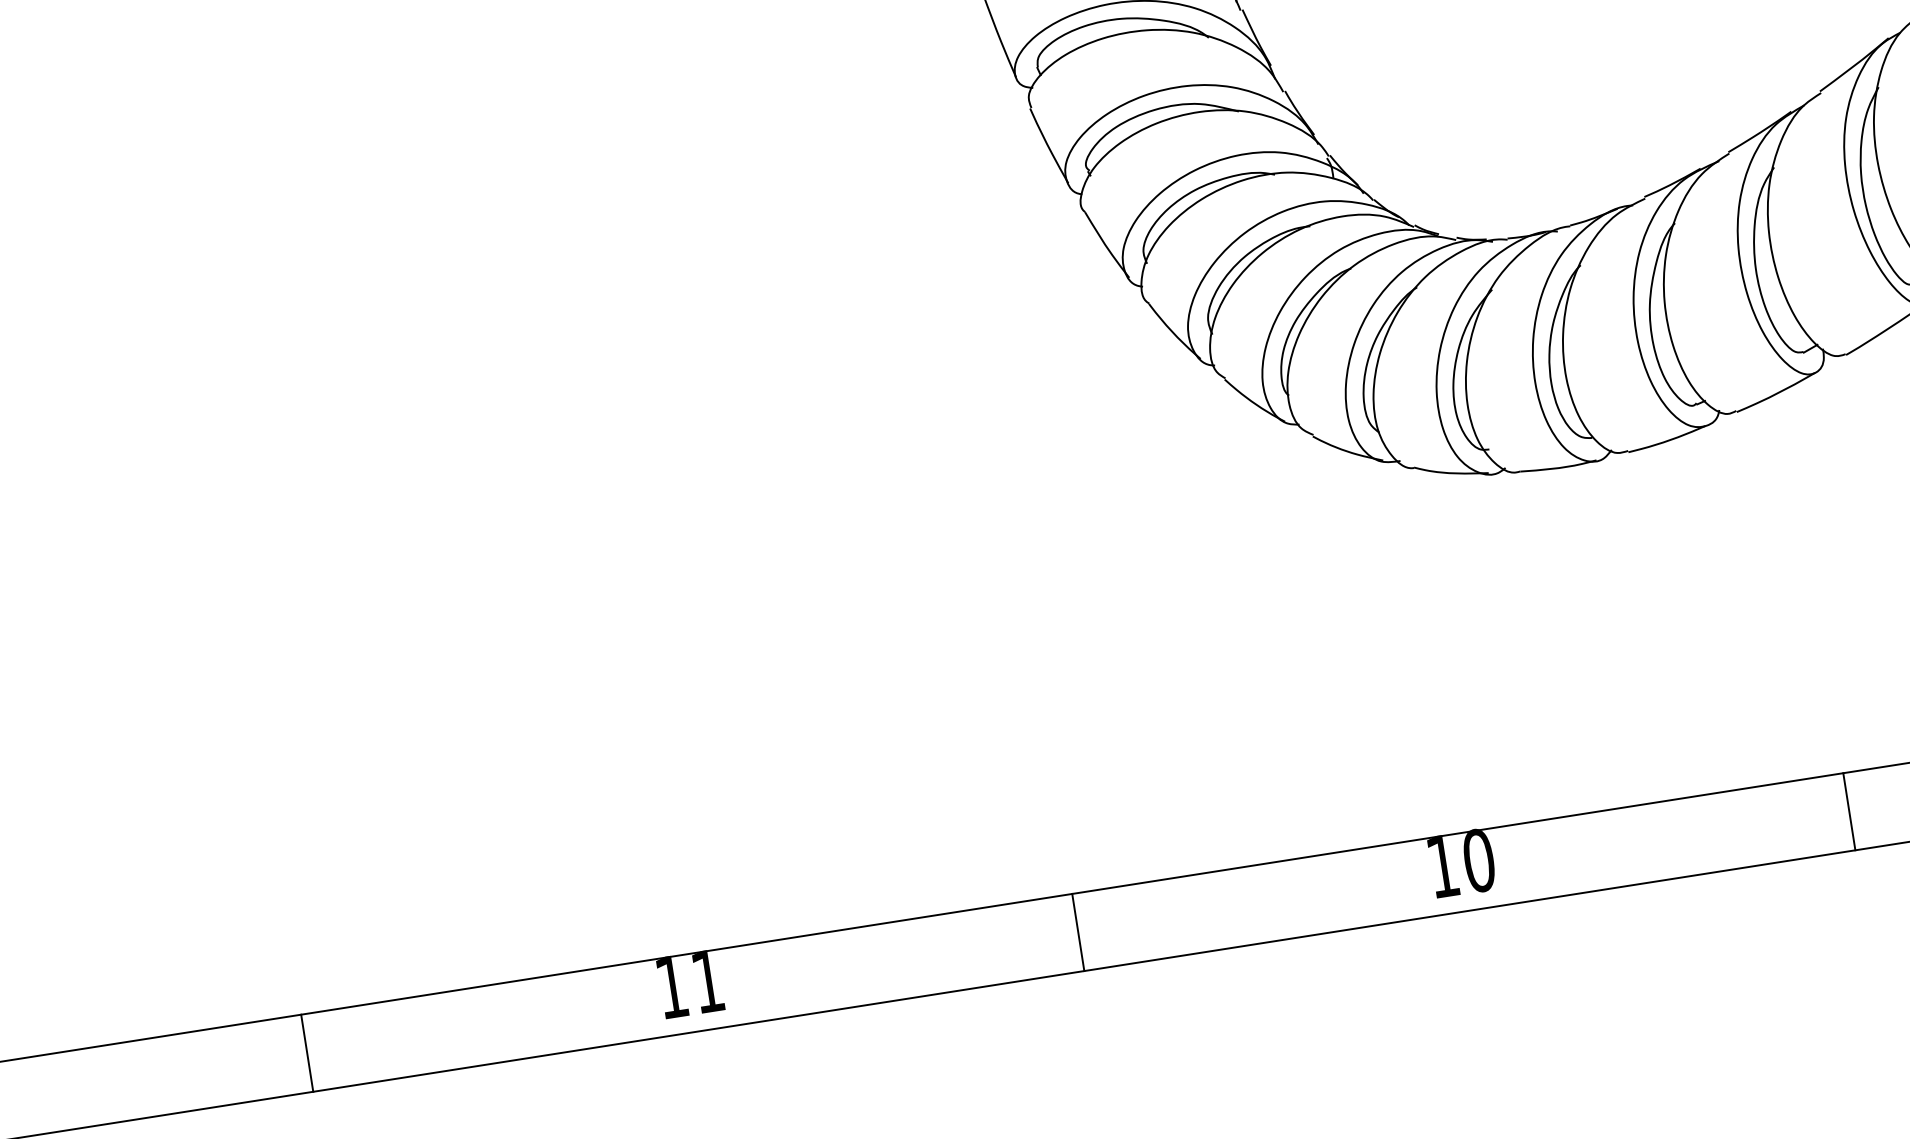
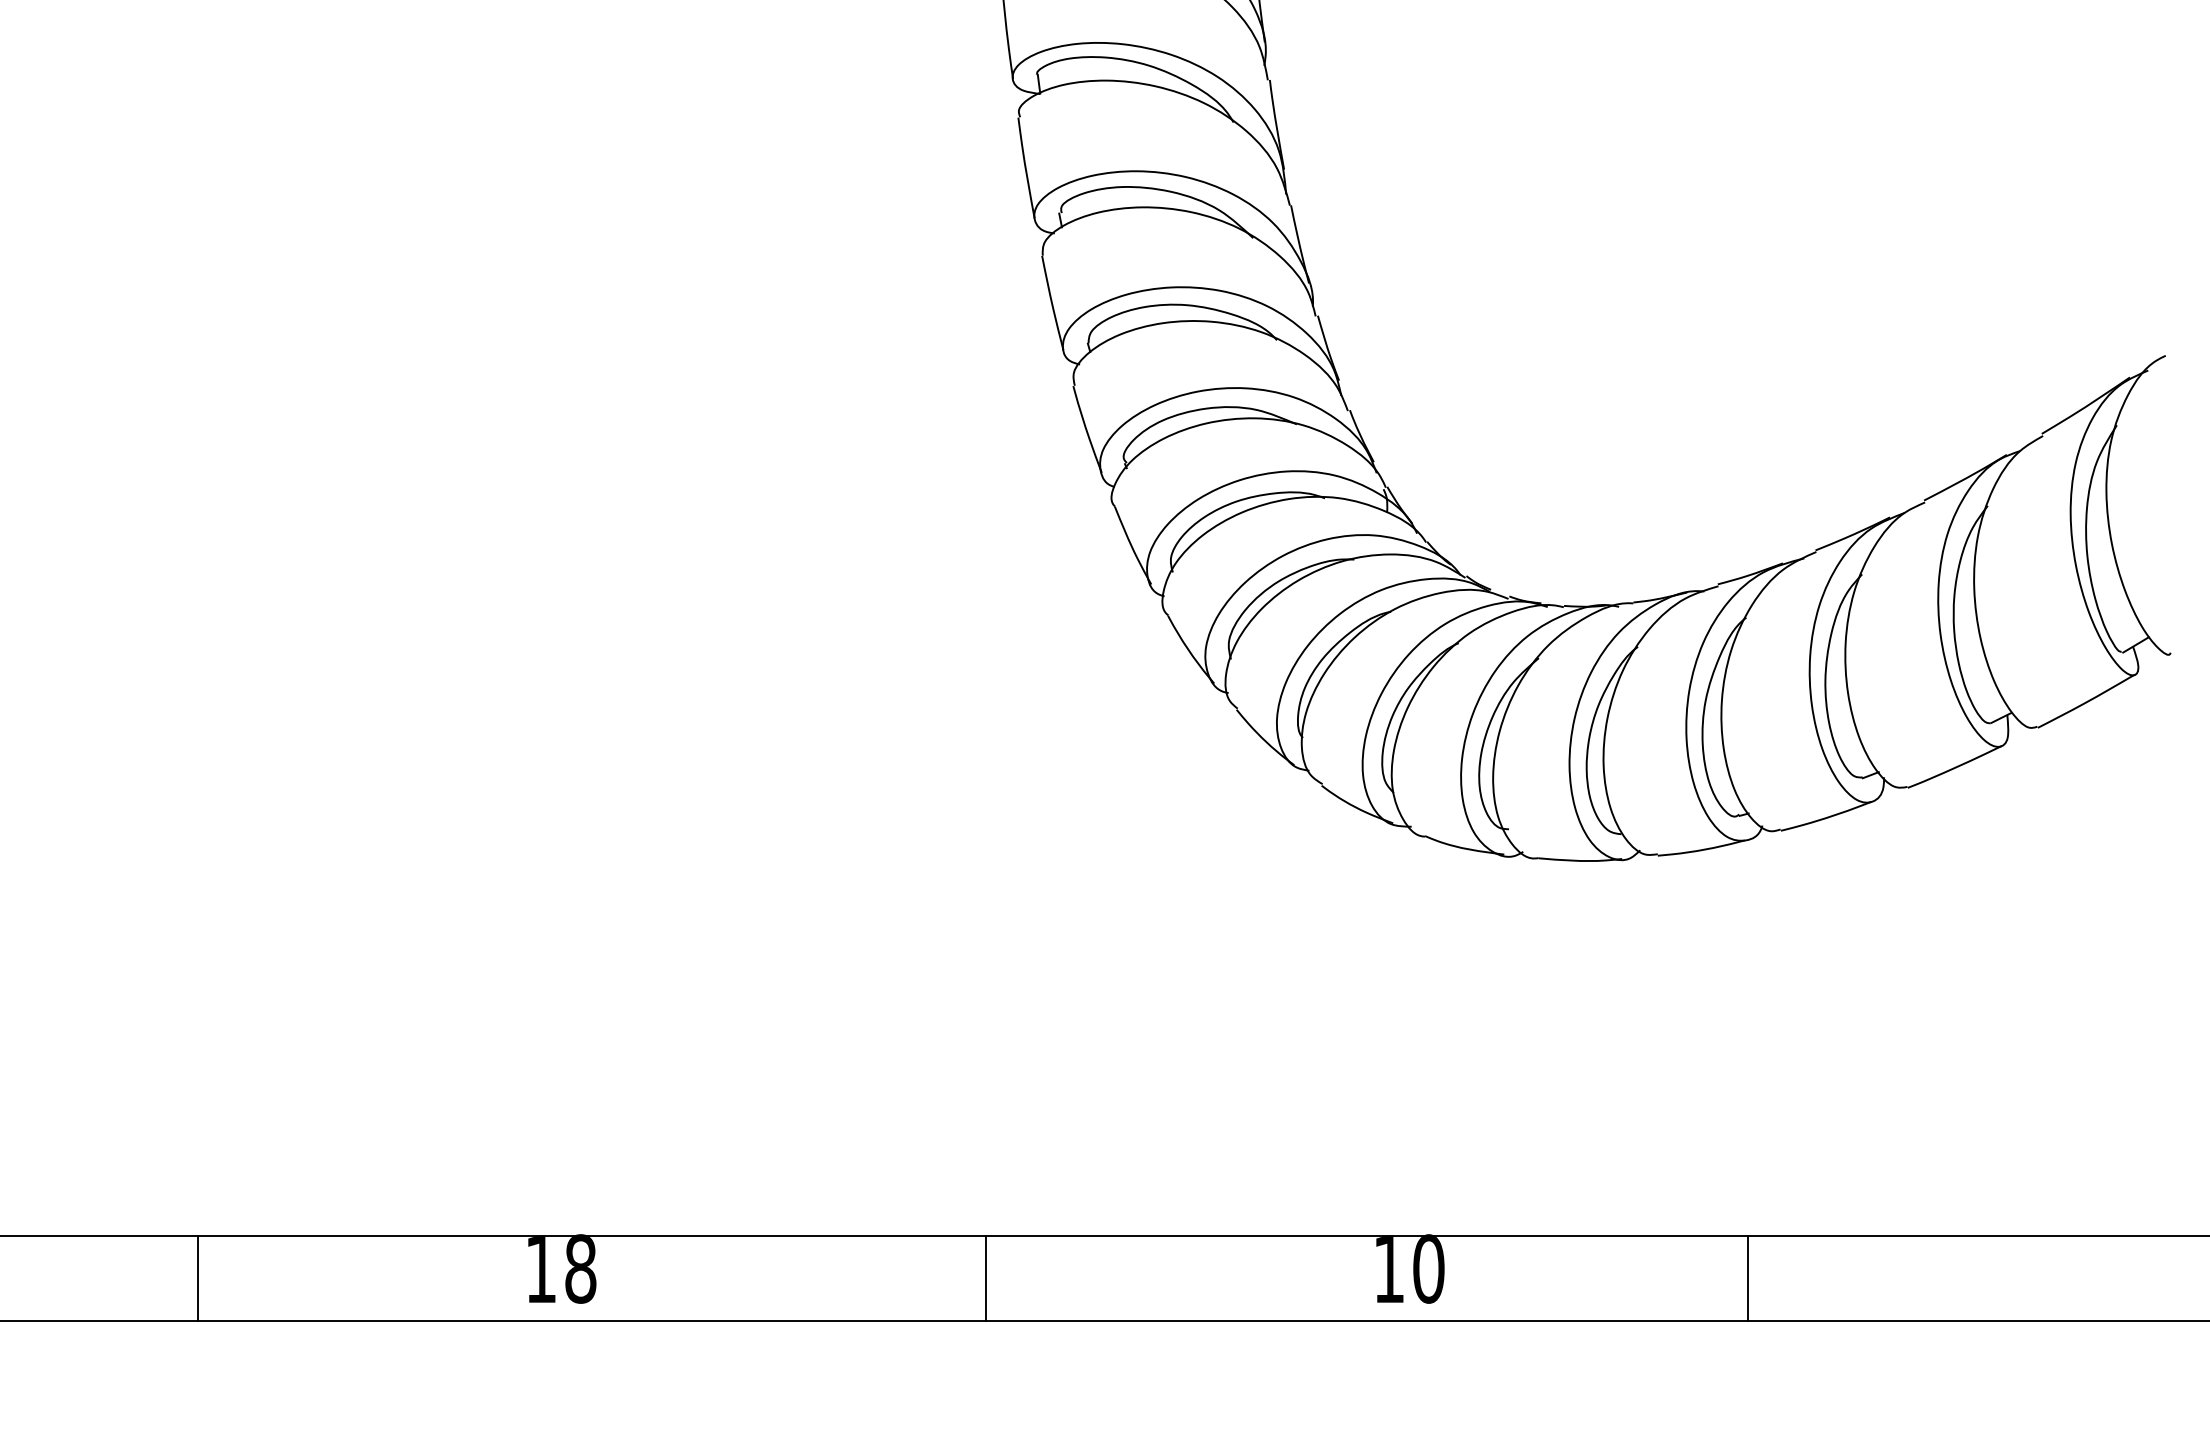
line: (1849, 811) -> (1747, 1278), moved
text: (707, 980) -> (580, 1268), 11 -> 18
line: (307, 1053) -> (198, 1278), moved

